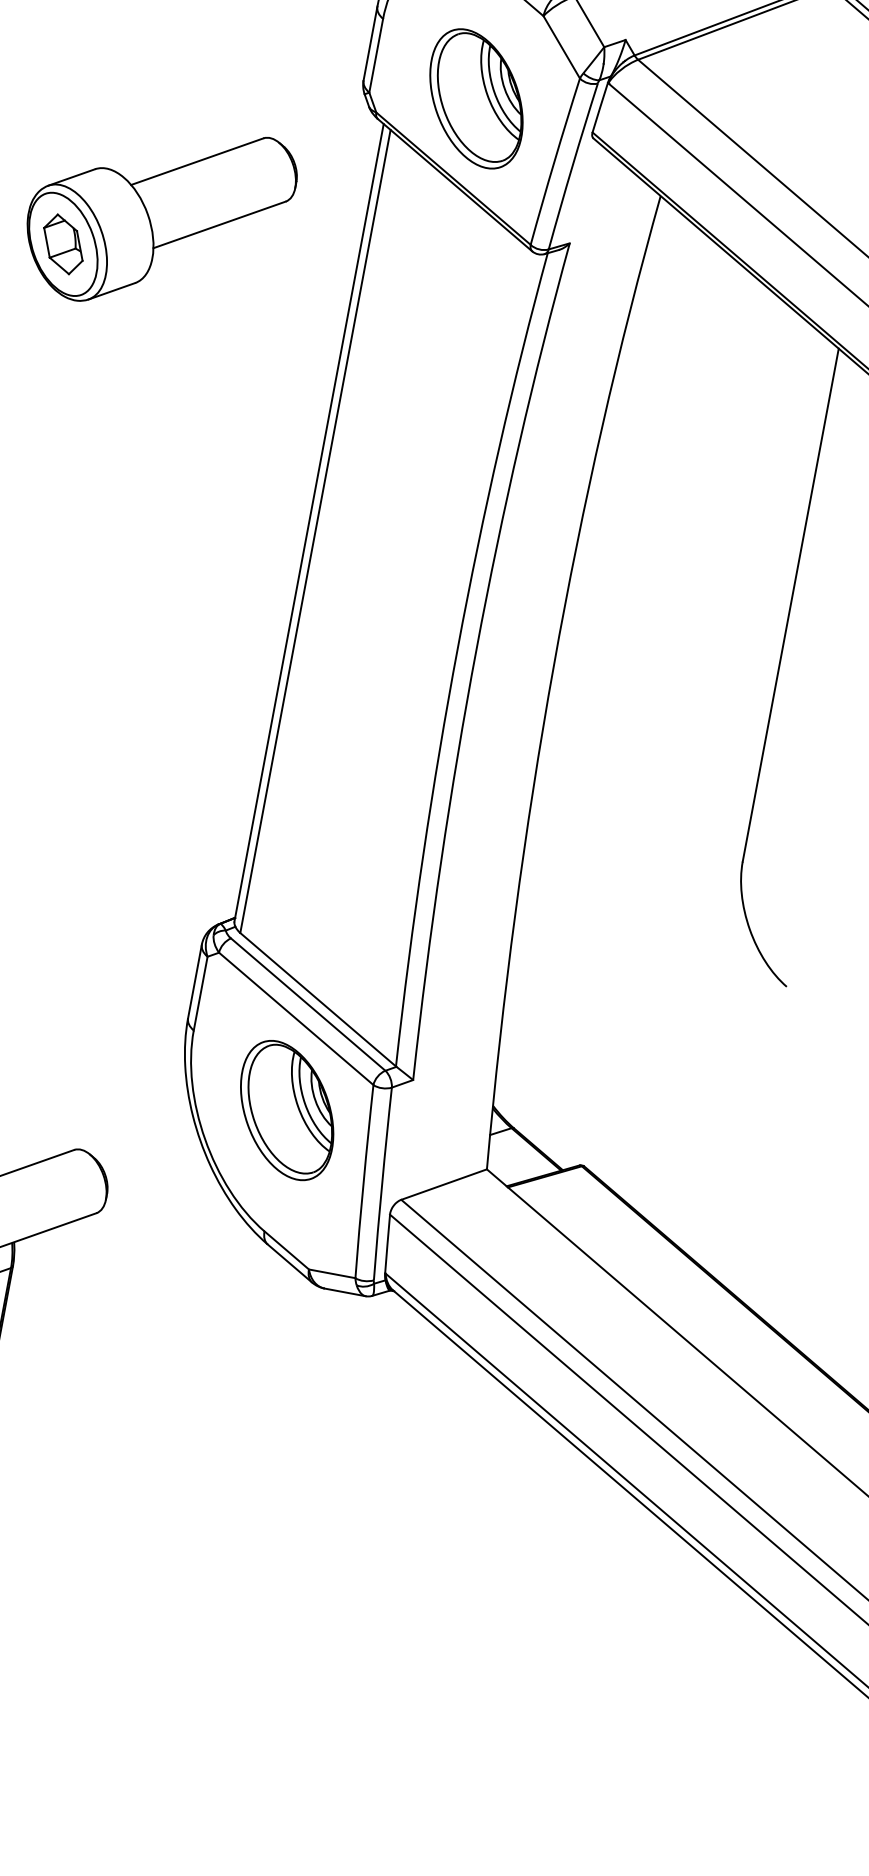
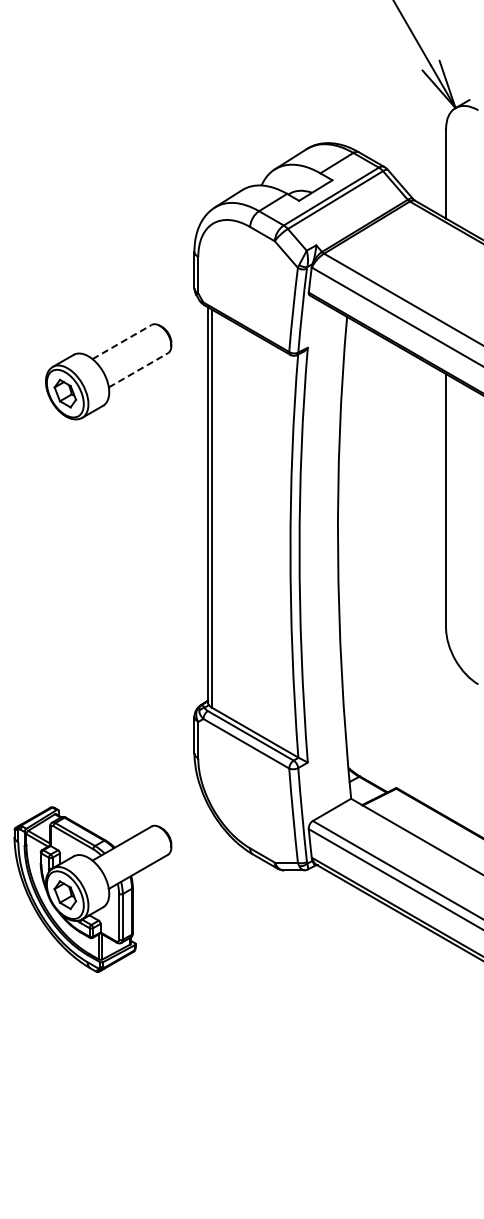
part: (475, 97) -> (249, 286), removed
line: (198, 160) -> (122, 341), solid -> dashed
line: (219, 225) -> (138, 370), solid -> dashed
part: (285, 1110) -> (249, 788), removed

